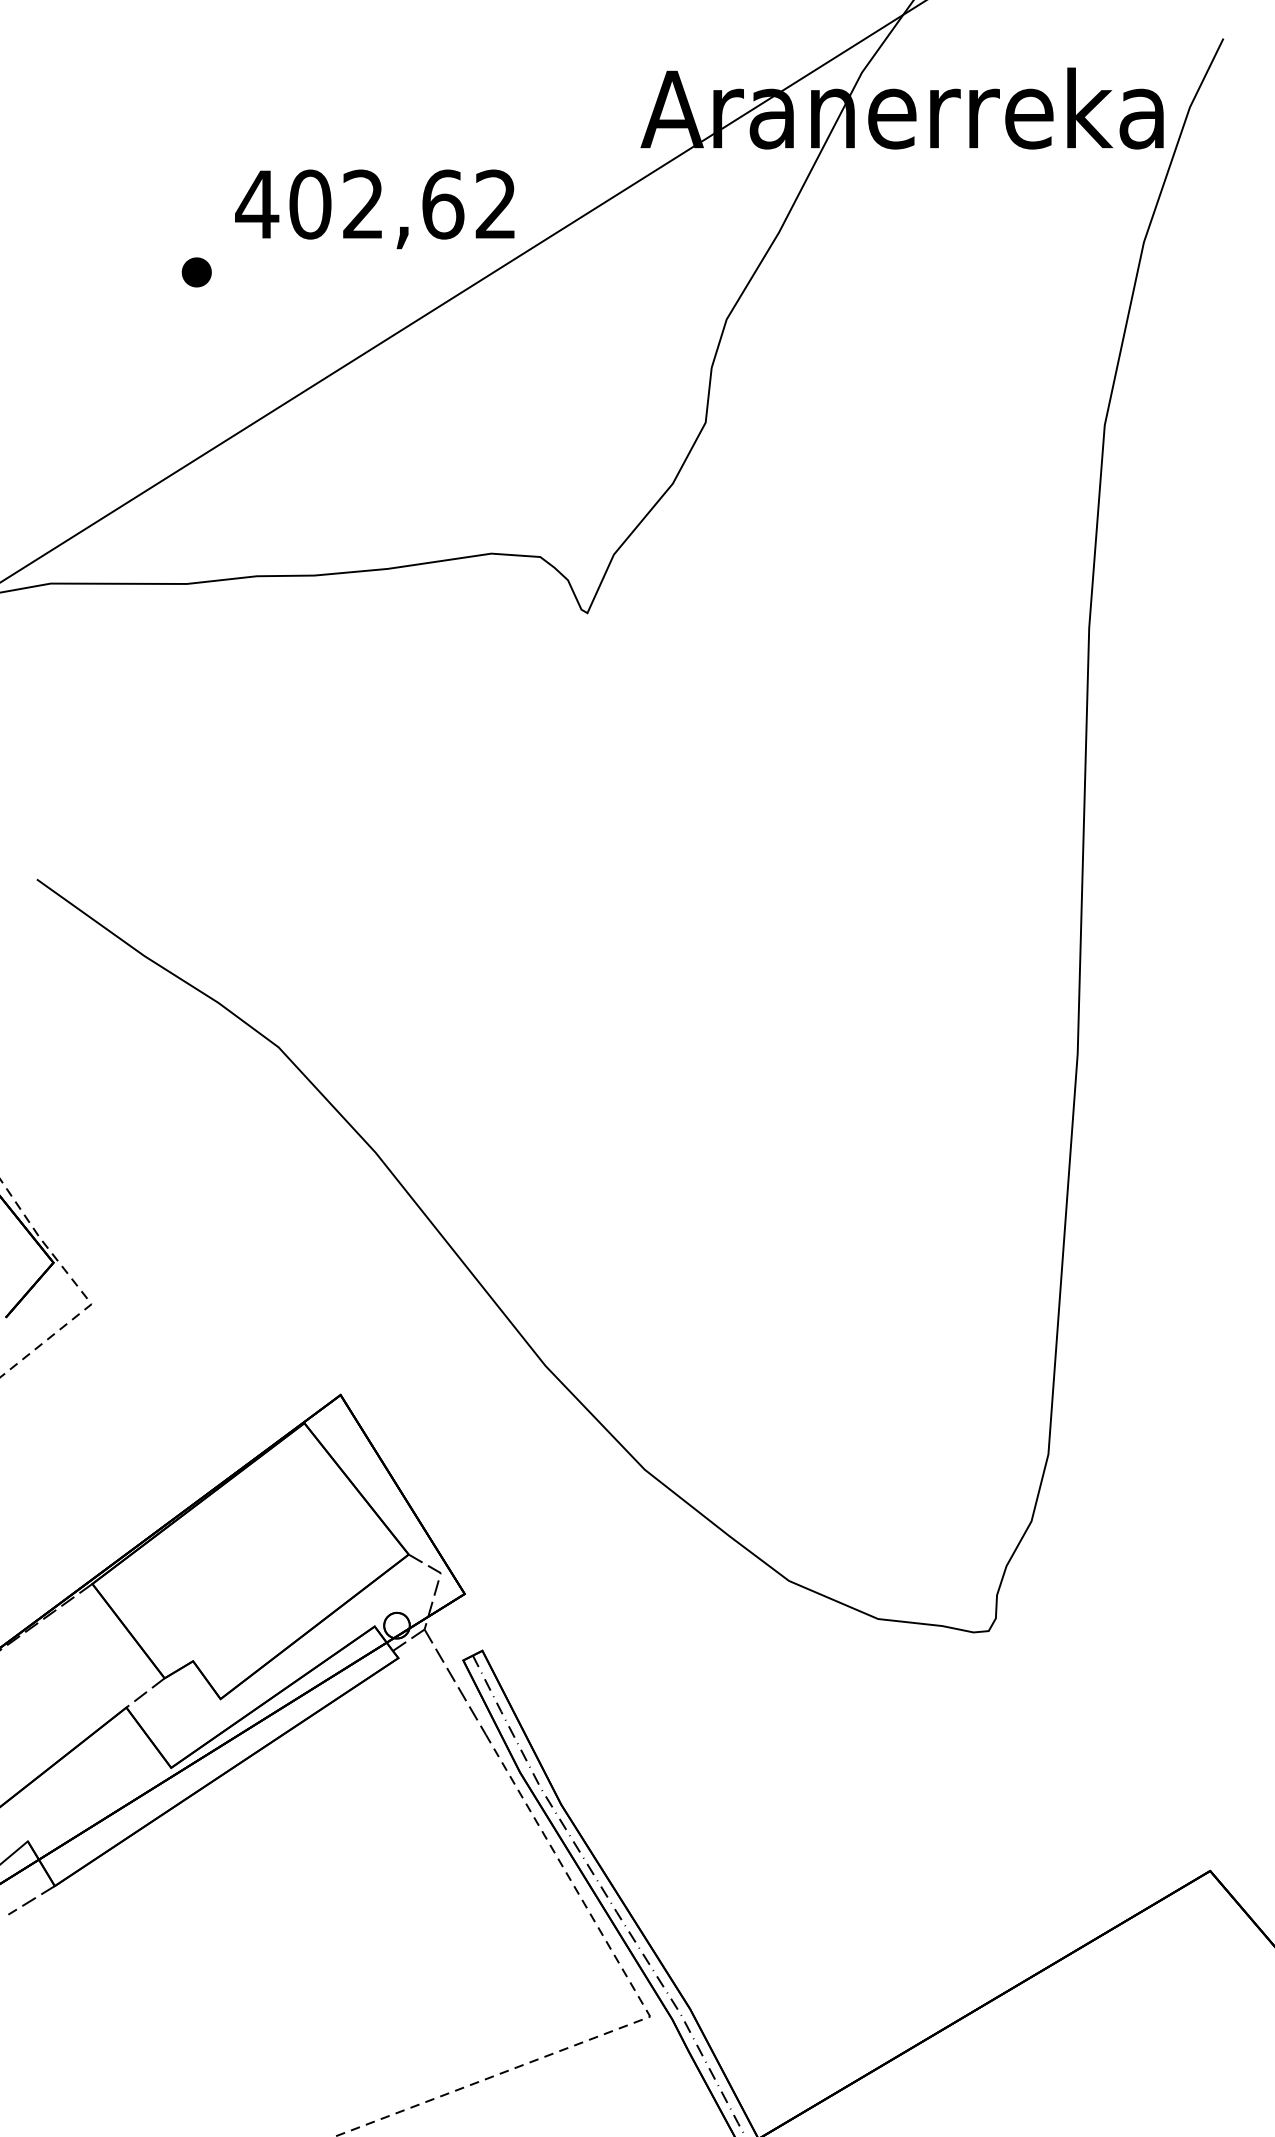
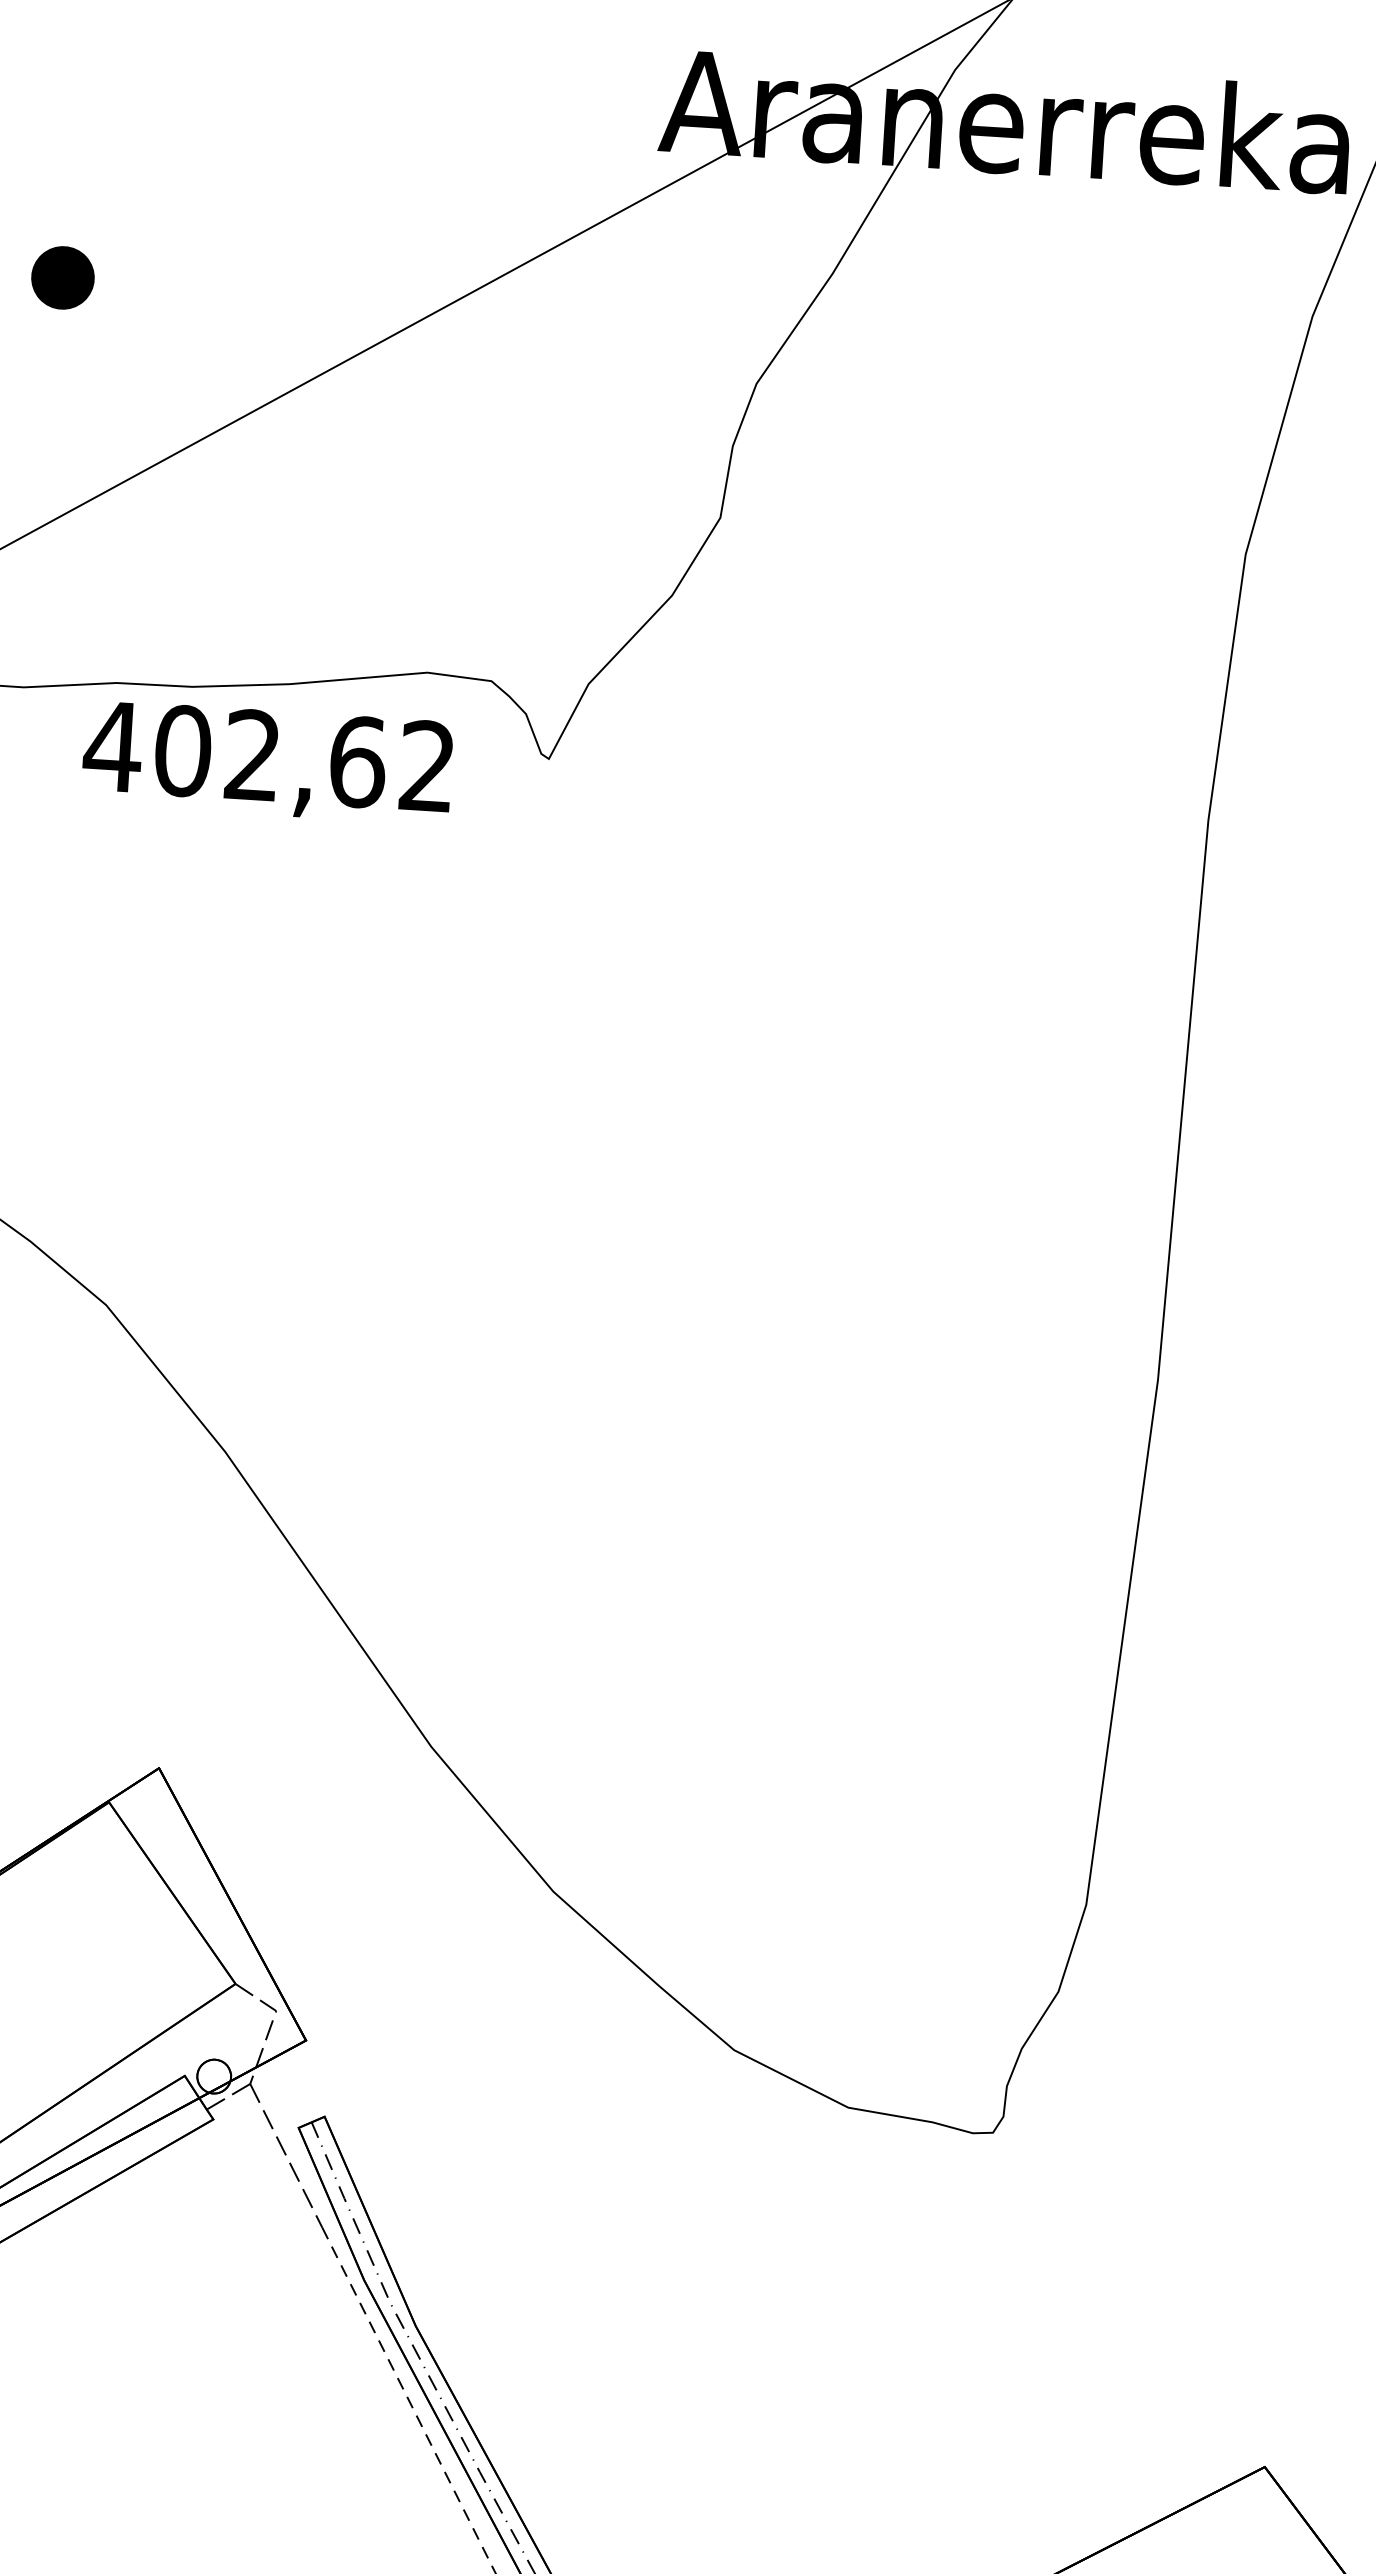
text: (374, 209) -> (267, 762), moved
part: (196, 272) -> (62, 277), size x1.6

